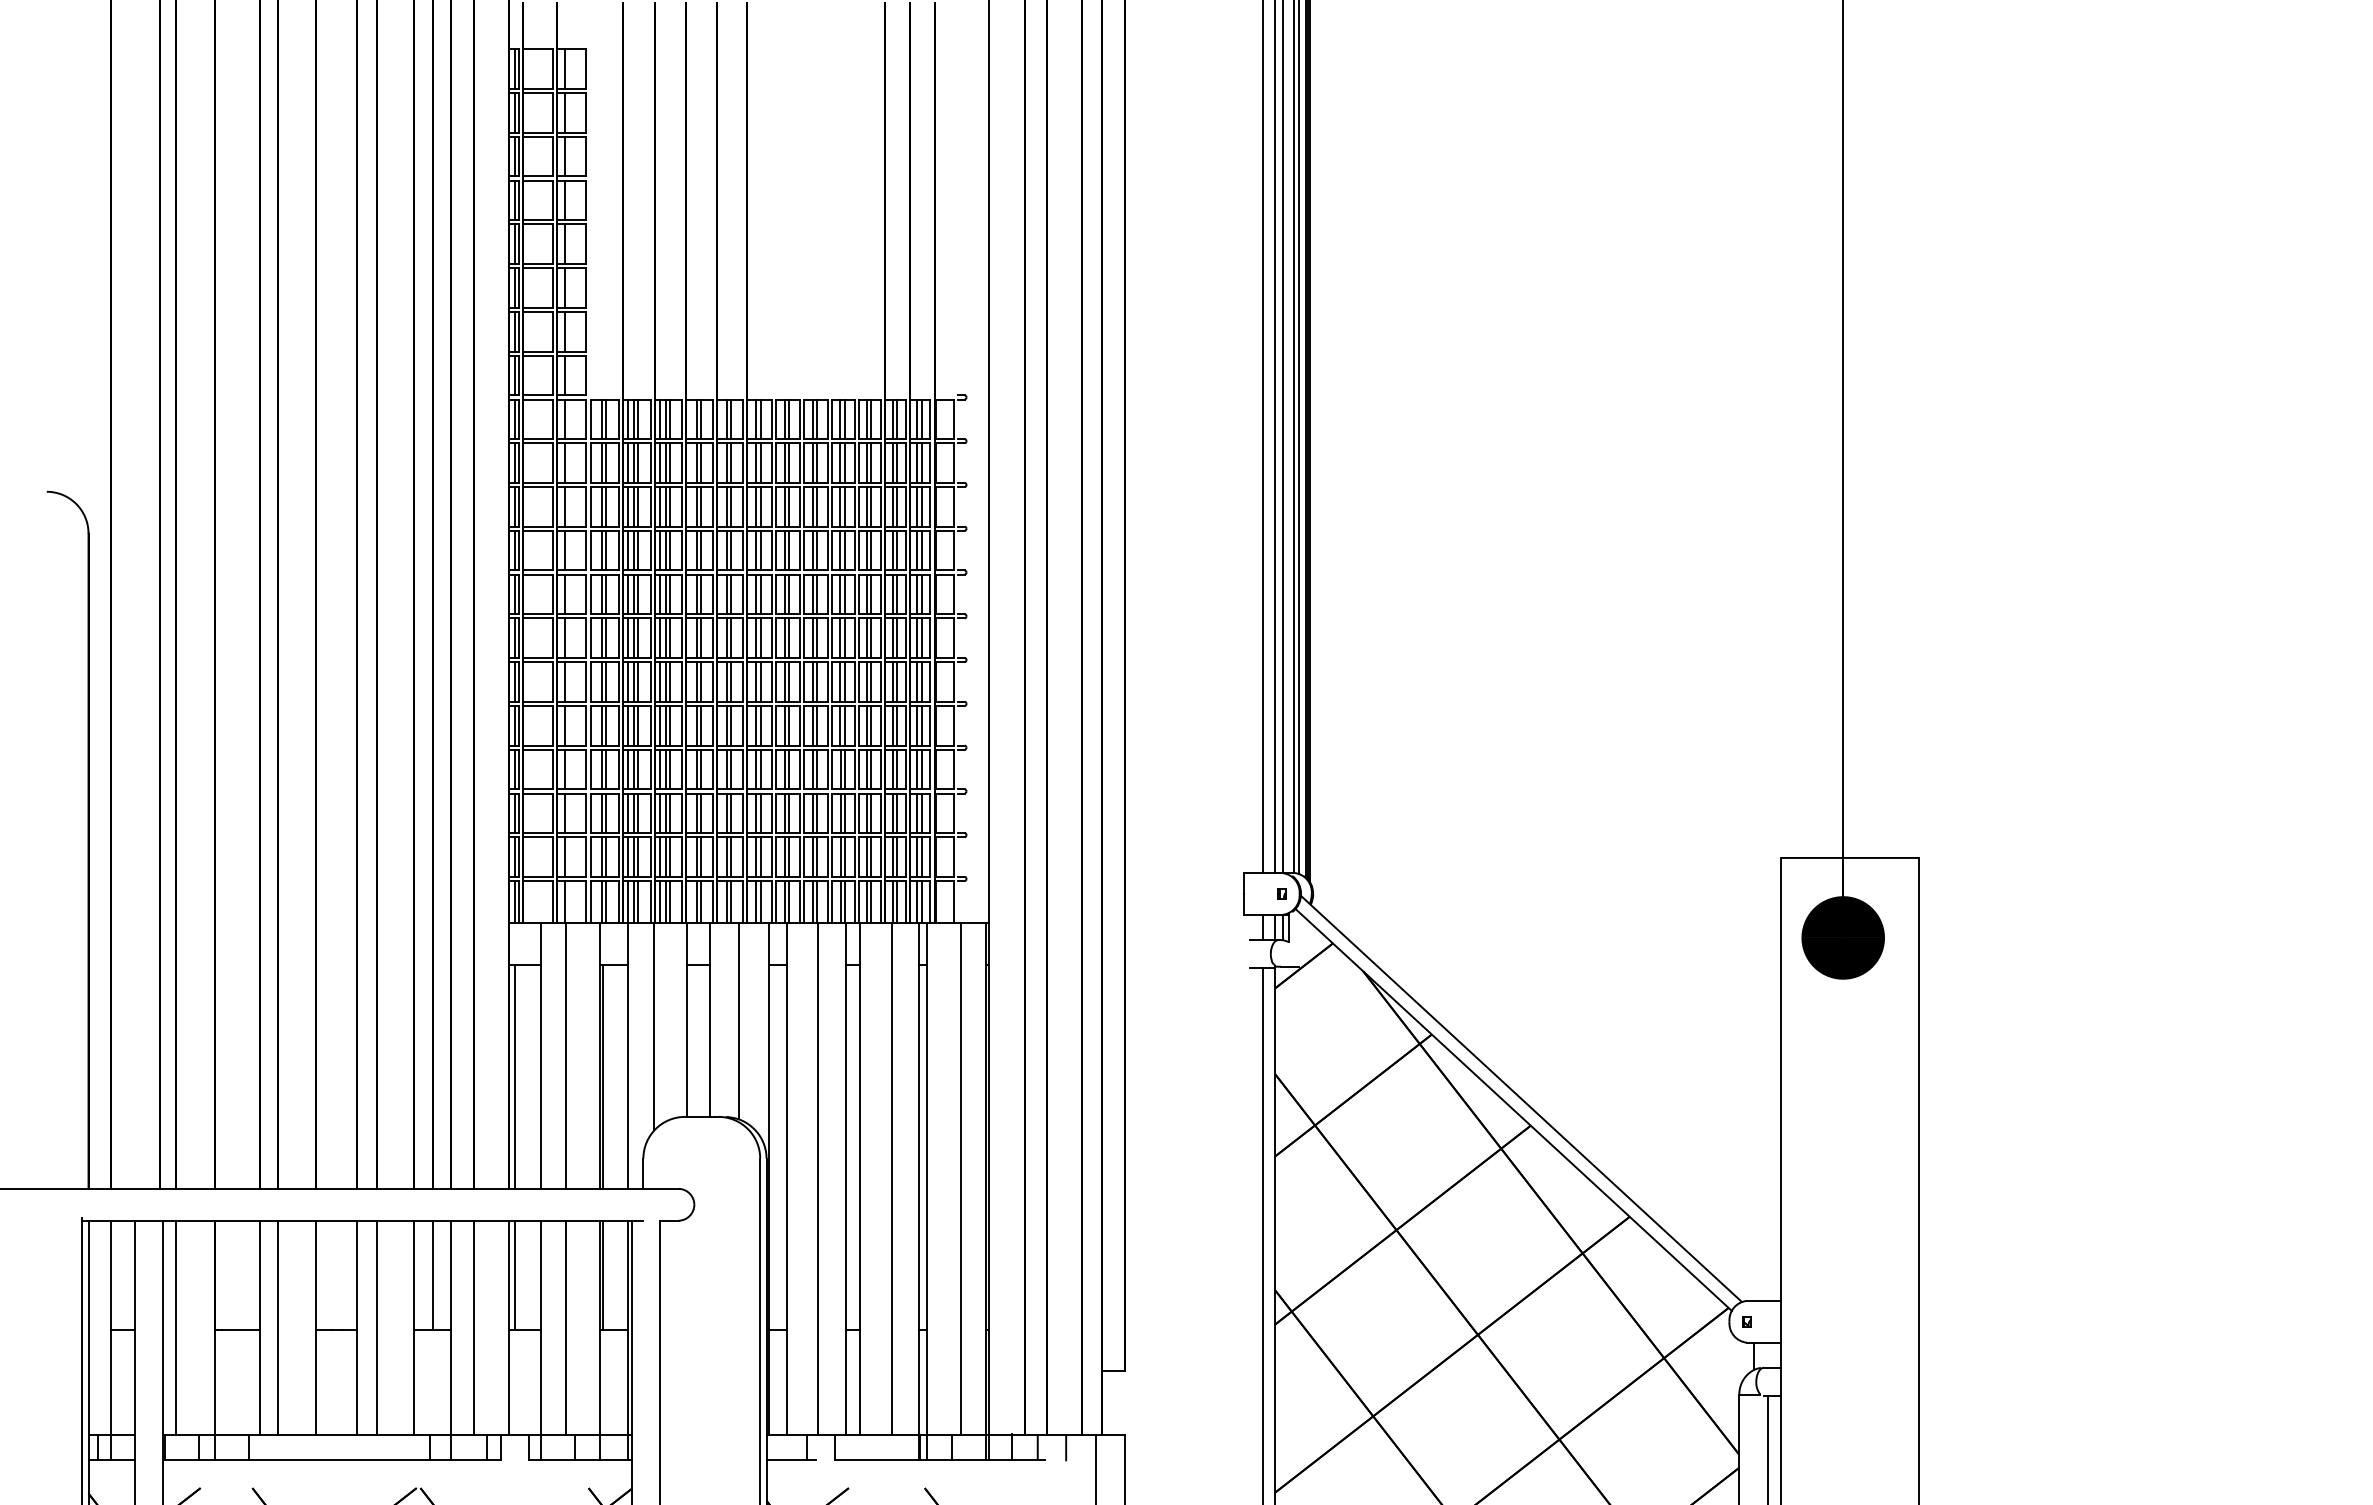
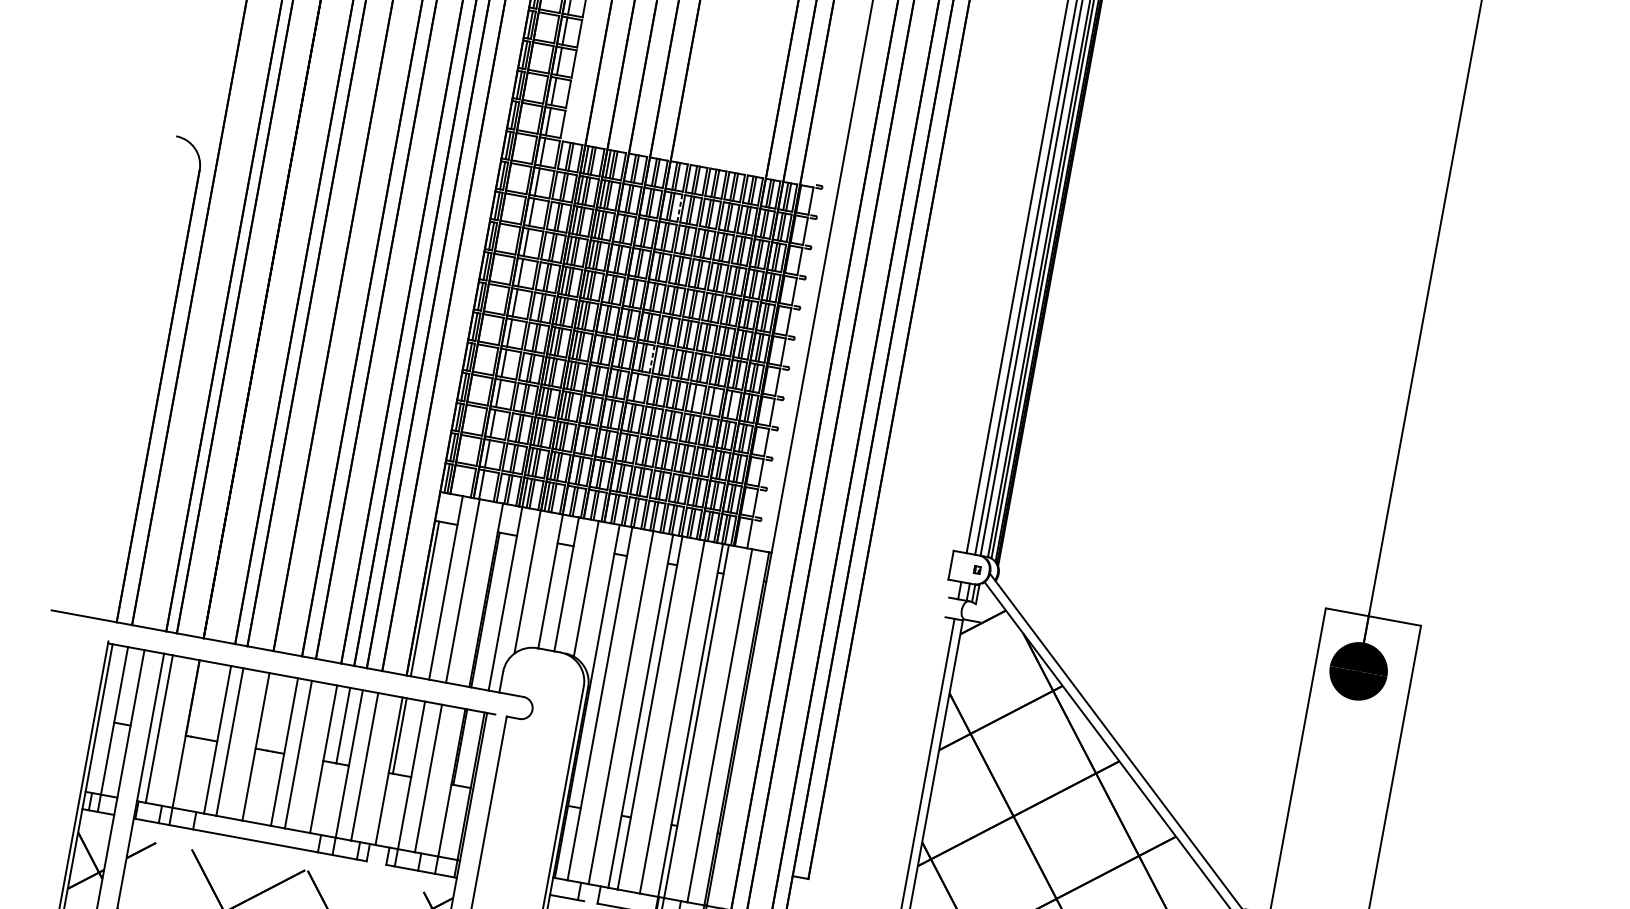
line: (771, 463) -> (679, 208), solid -> dashed
line: (771, 681) -> (651, 358), solid -> dashed
line: (760, 725) -> (638, 387), removed
line: (844, 725) -> (696, 398), removed
line: (871, 725) -> (715, 401), removed
line: (896, 725) -> (732, 405), removed

